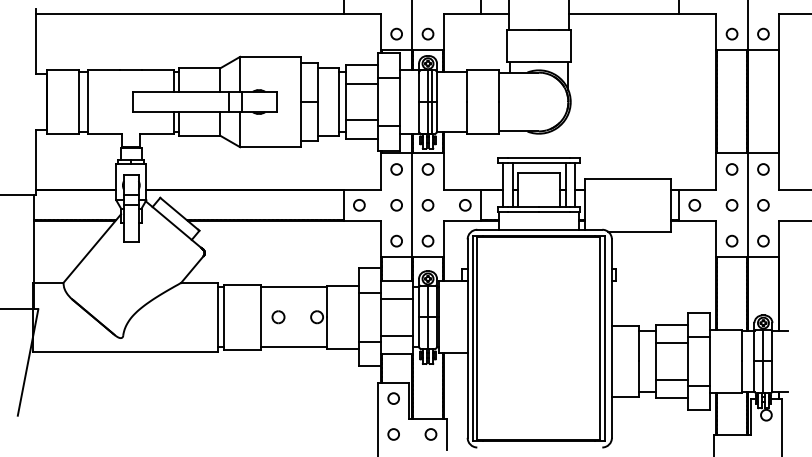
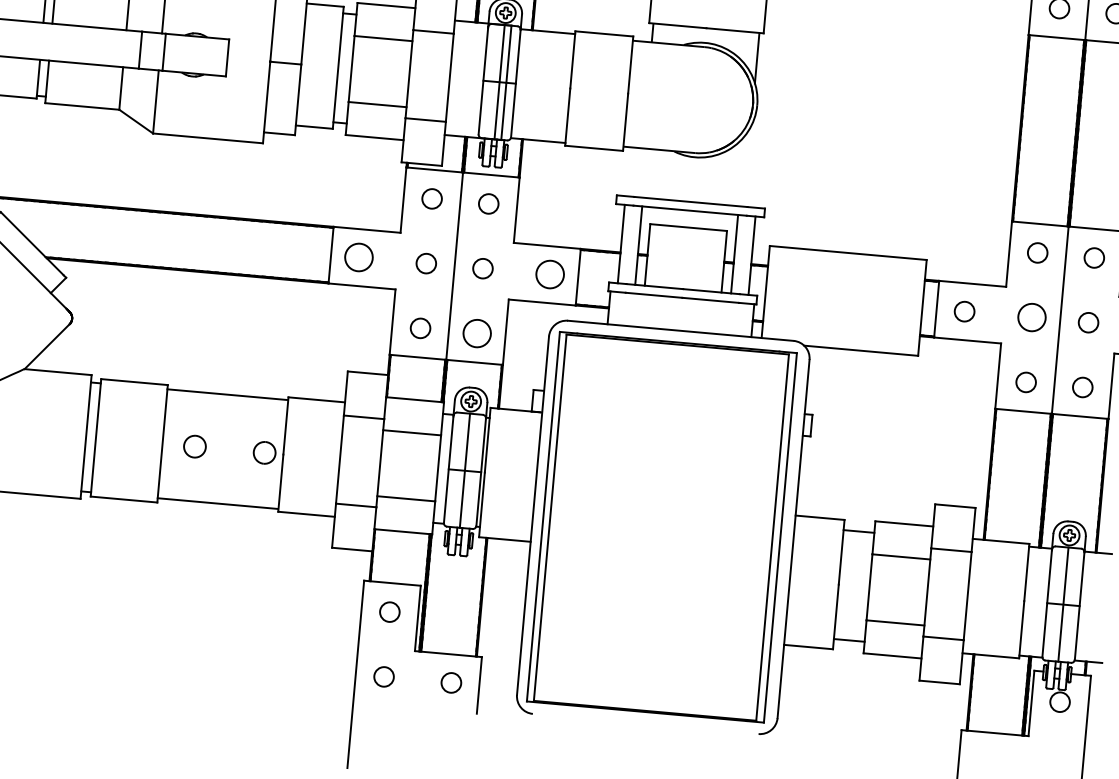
circle: (359, 205) -> (359, 257), size x1.4
circle: (465, 205) -> (550, 275), size x1.4
circle: (731, 205) -> (1030, 317), size x1.4
circle: (427, 240) -> (476, 332), size x1.4

